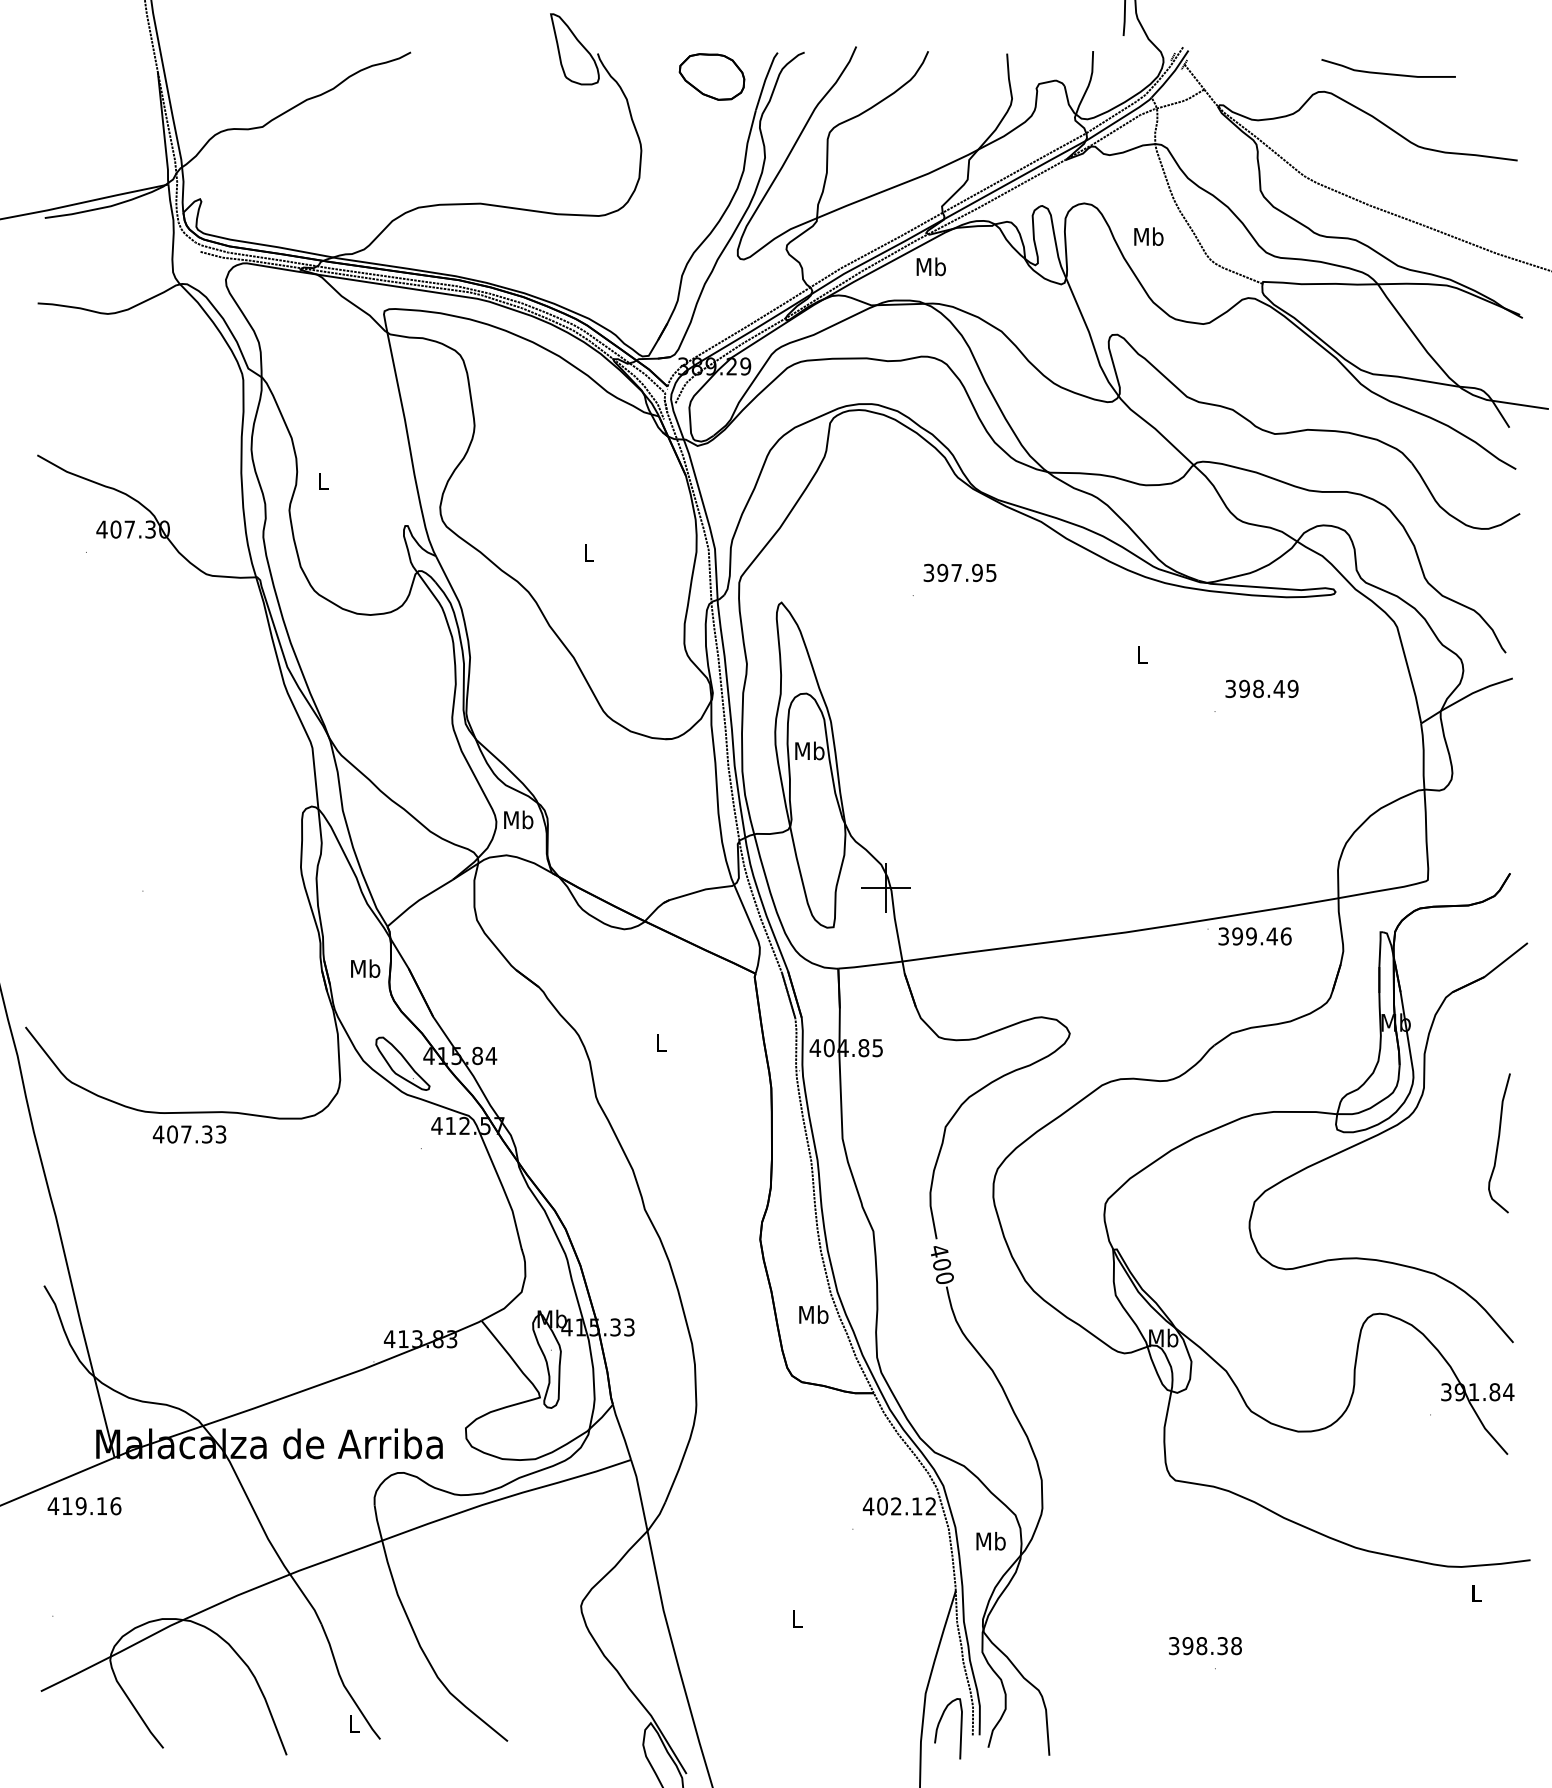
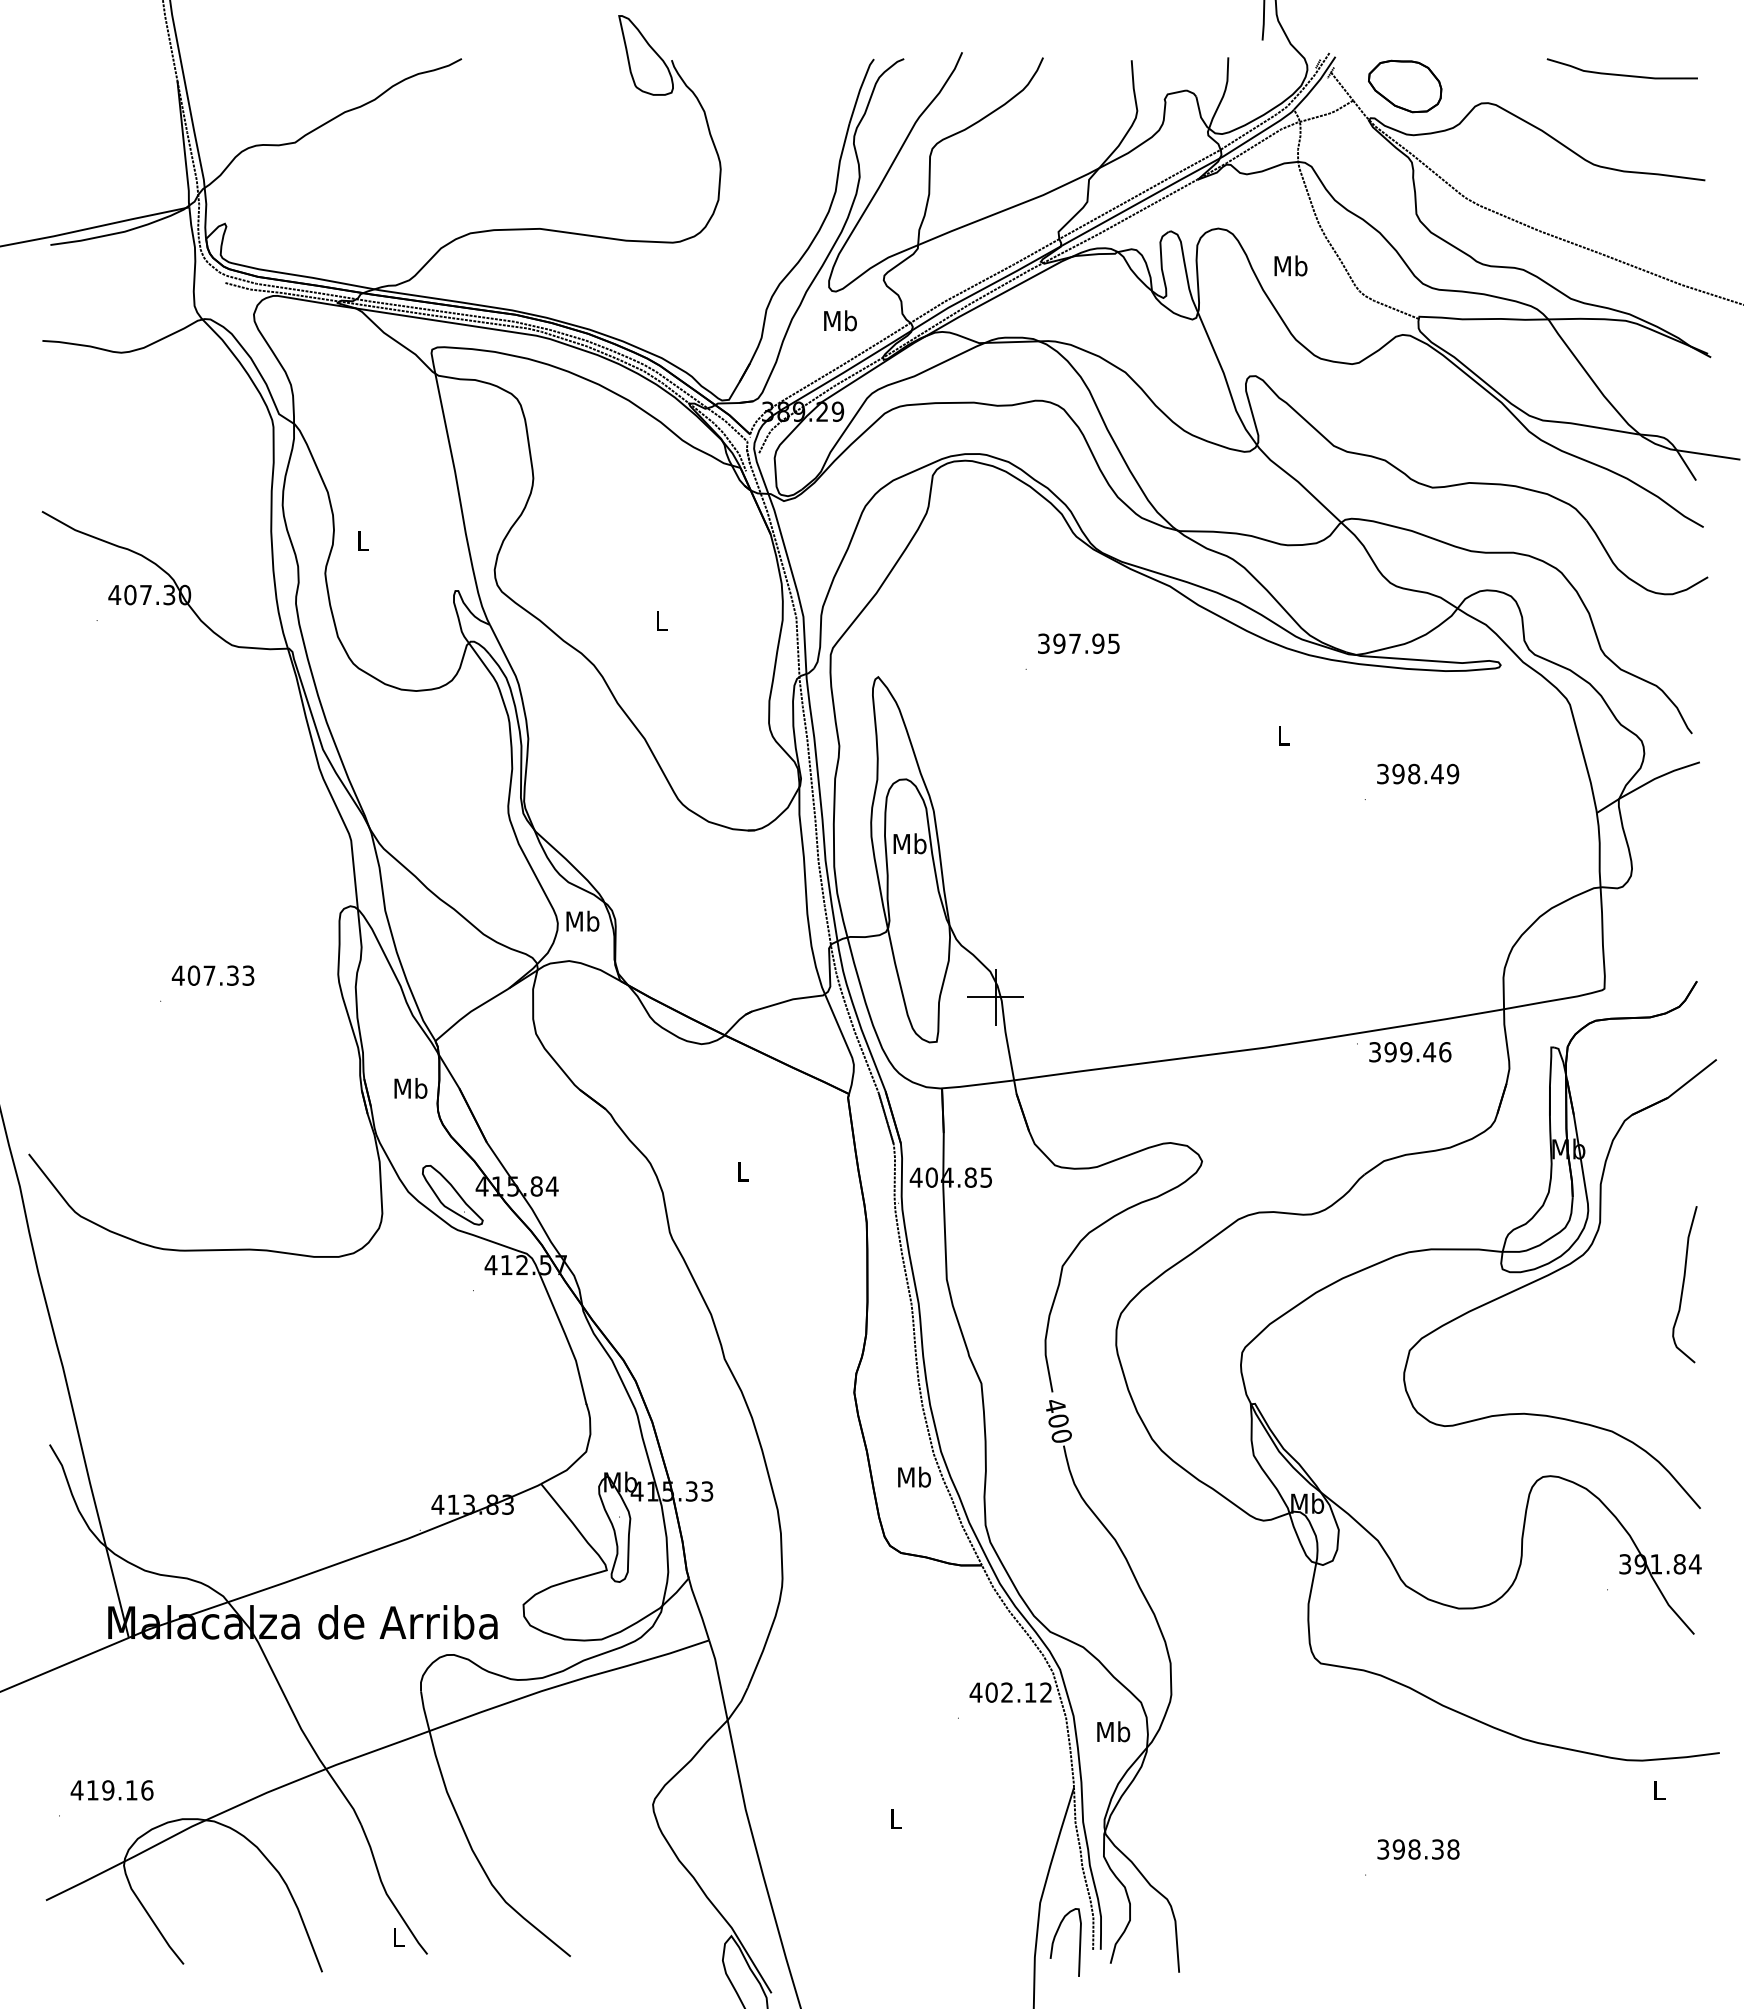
curve: (1387, 73) -> (1621, 74), moved
part: (712, 76) -> (1405, 86), moved
text: (931, 266) -> (840, 320), moved
text: (189, 1134) -> (212, 975), moved
text: (84, 1506) -> (111, 1790), moved
text: (1205, 1646) -> (1418, 1849), moved

